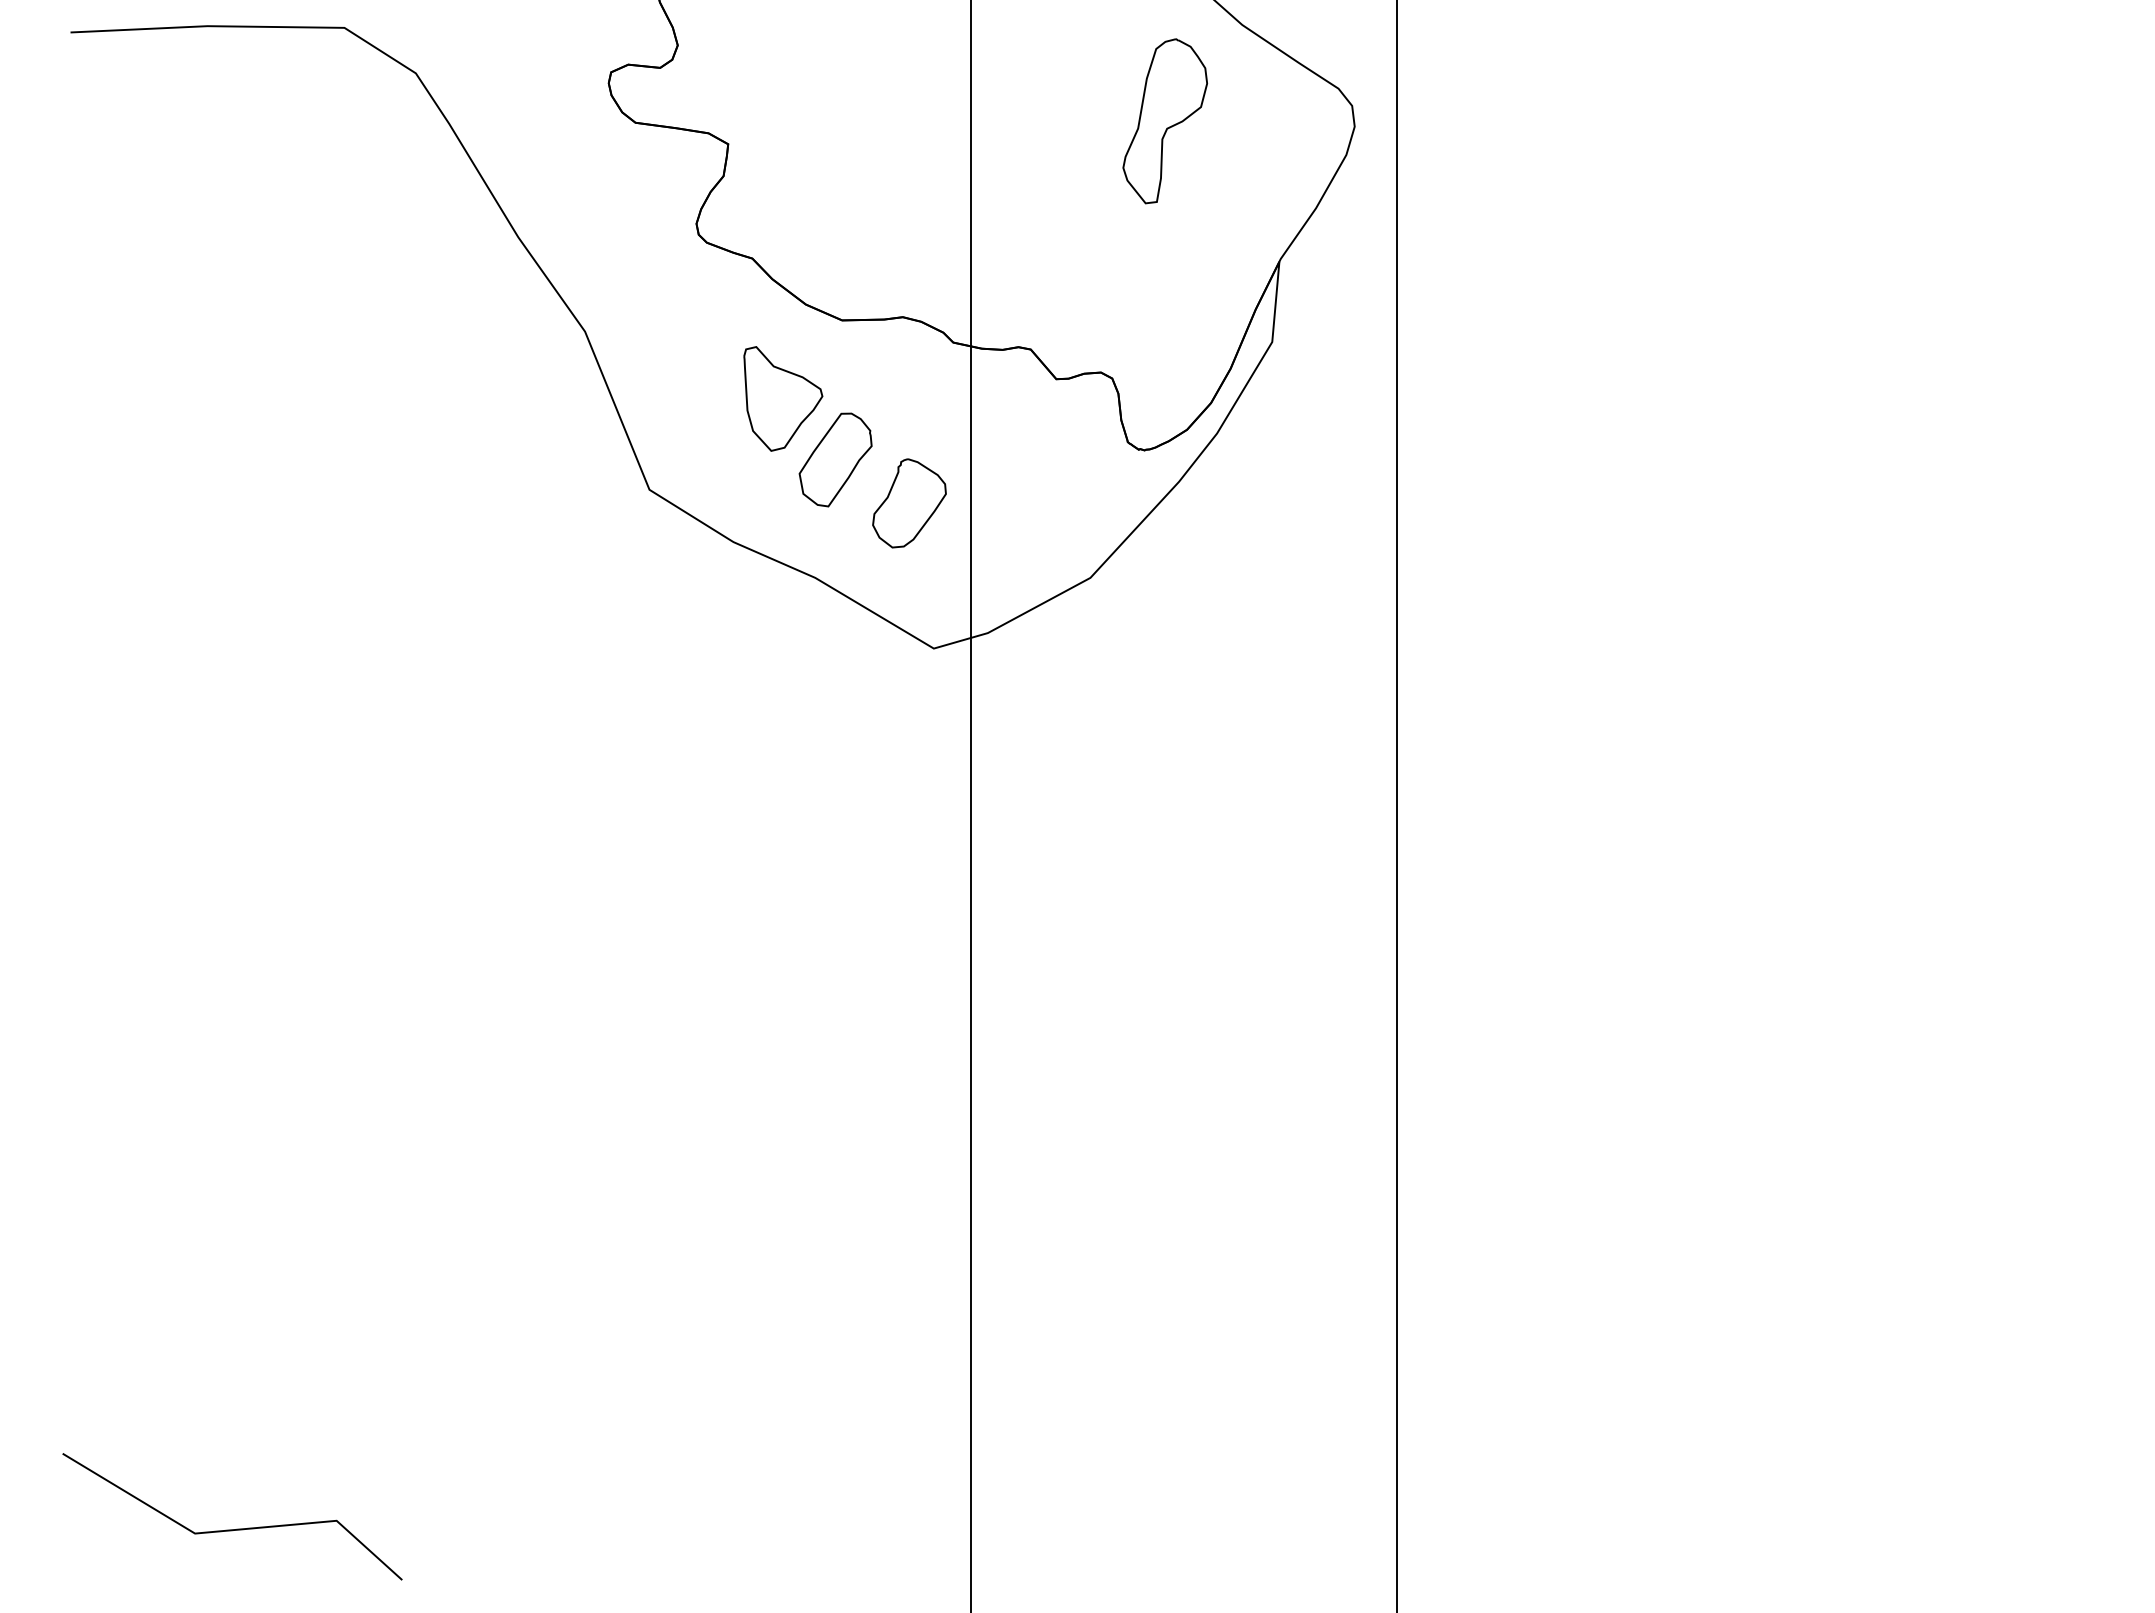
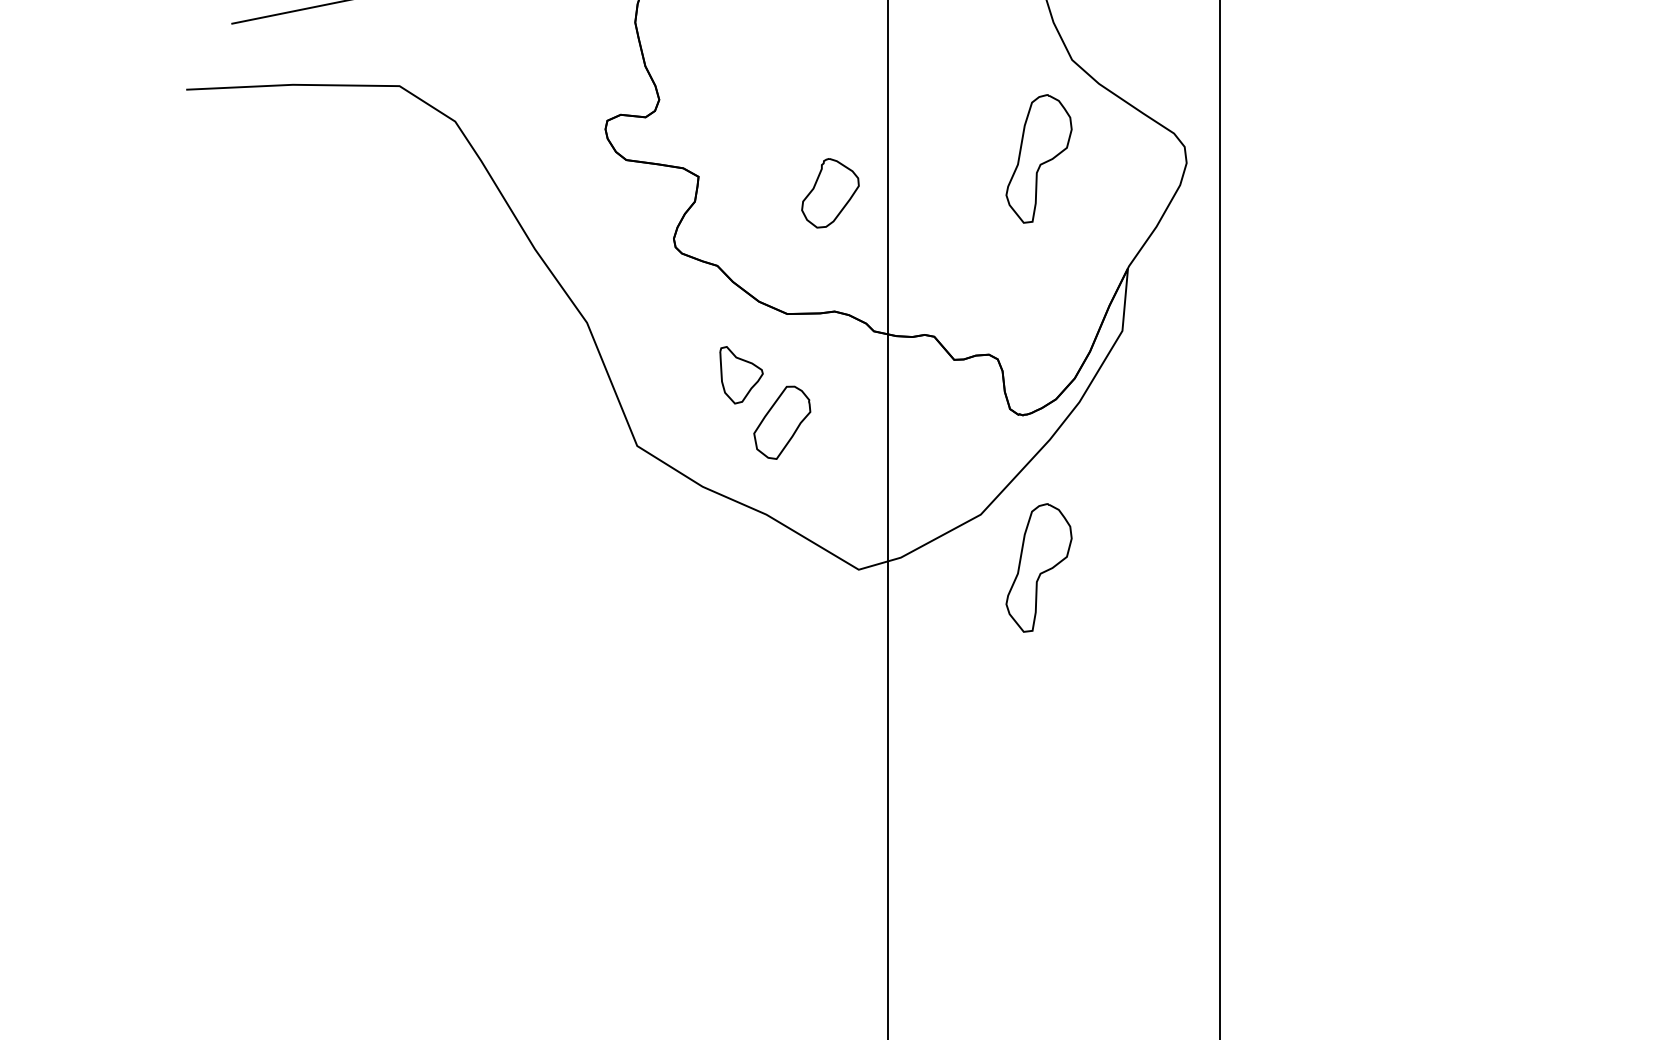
part: (783, 398) -> (741, 374), size x0.7
part: (909, 503) -> (830, 193), moved
part: (1164, 646) -> (1038, 568), added

